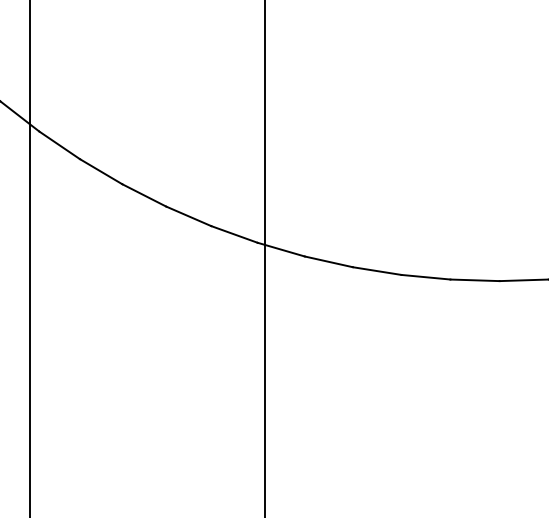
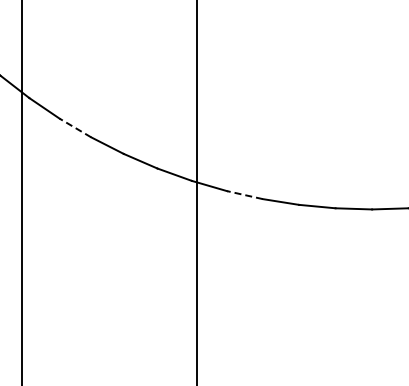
line: (101, 171) -> (75, 127), solid -> dashed
line: (328, 262) -> (244, 195), solid -> dashed

